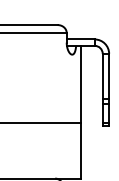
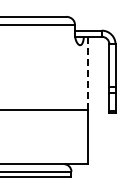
line: (80, 84) -> (88, 73), solid -> dashed

